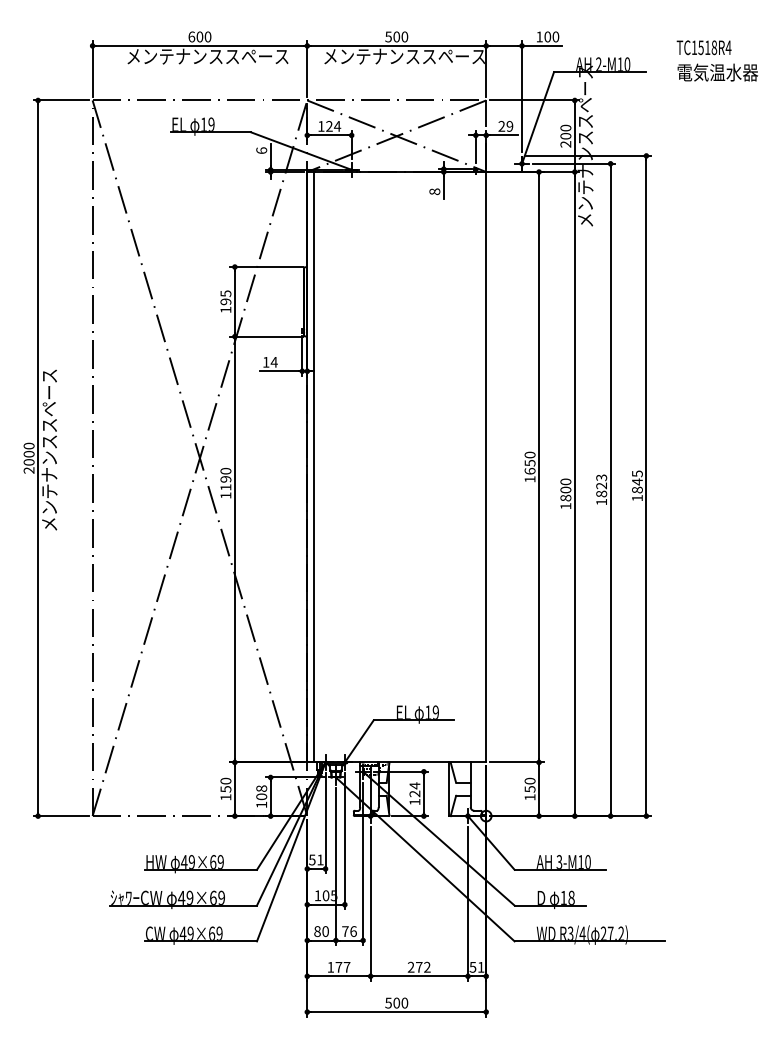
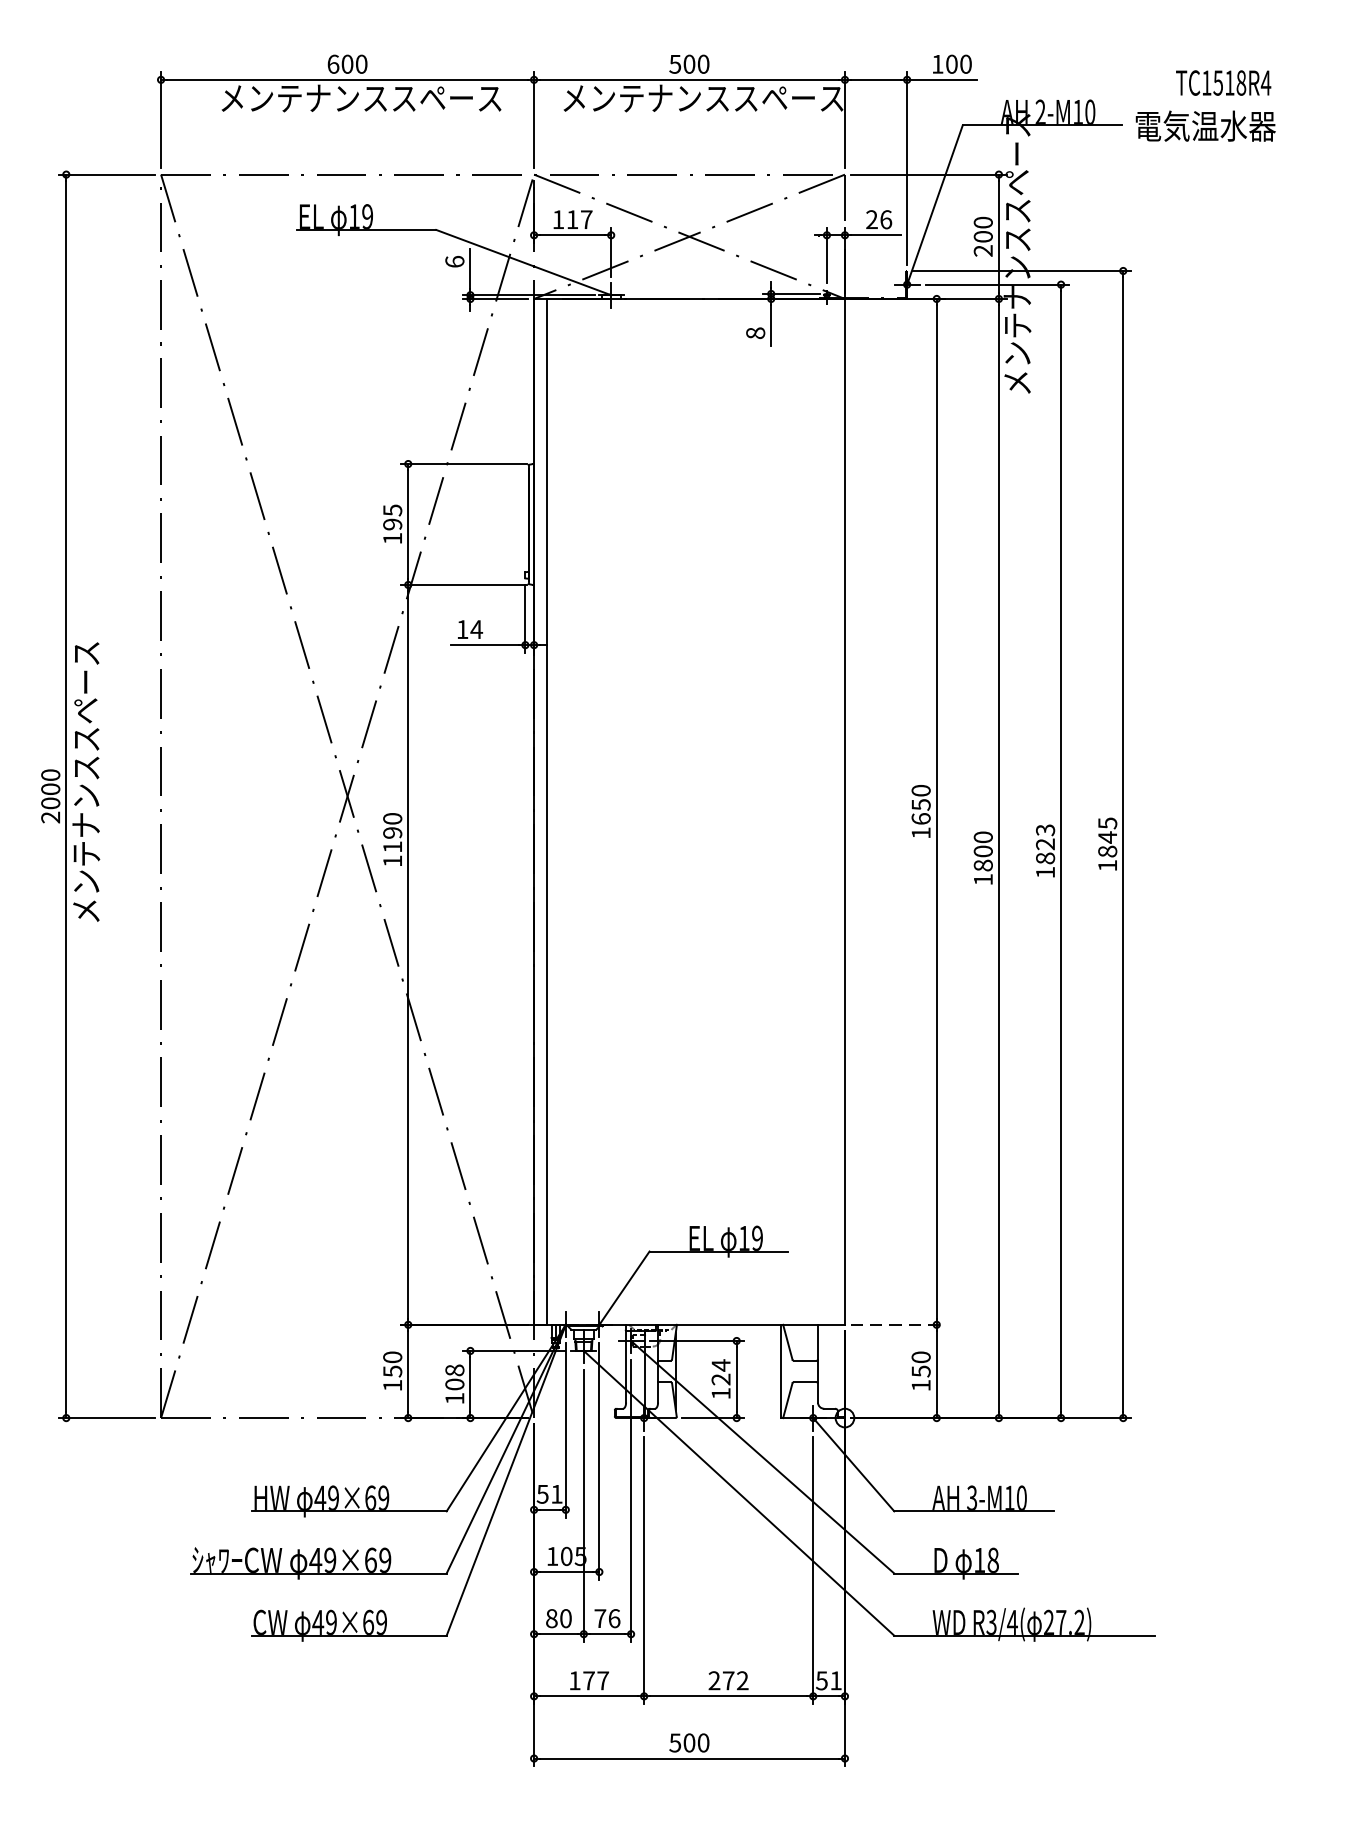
text: (717, 72) -> (1205, 126), moved
text: (333, 126) -> (579, 219), 124 -> 117
text: (509, 126) -> (885, 219), 29 -> 26
line: (516, 762) -> (897, 1324), solid -> dashed

